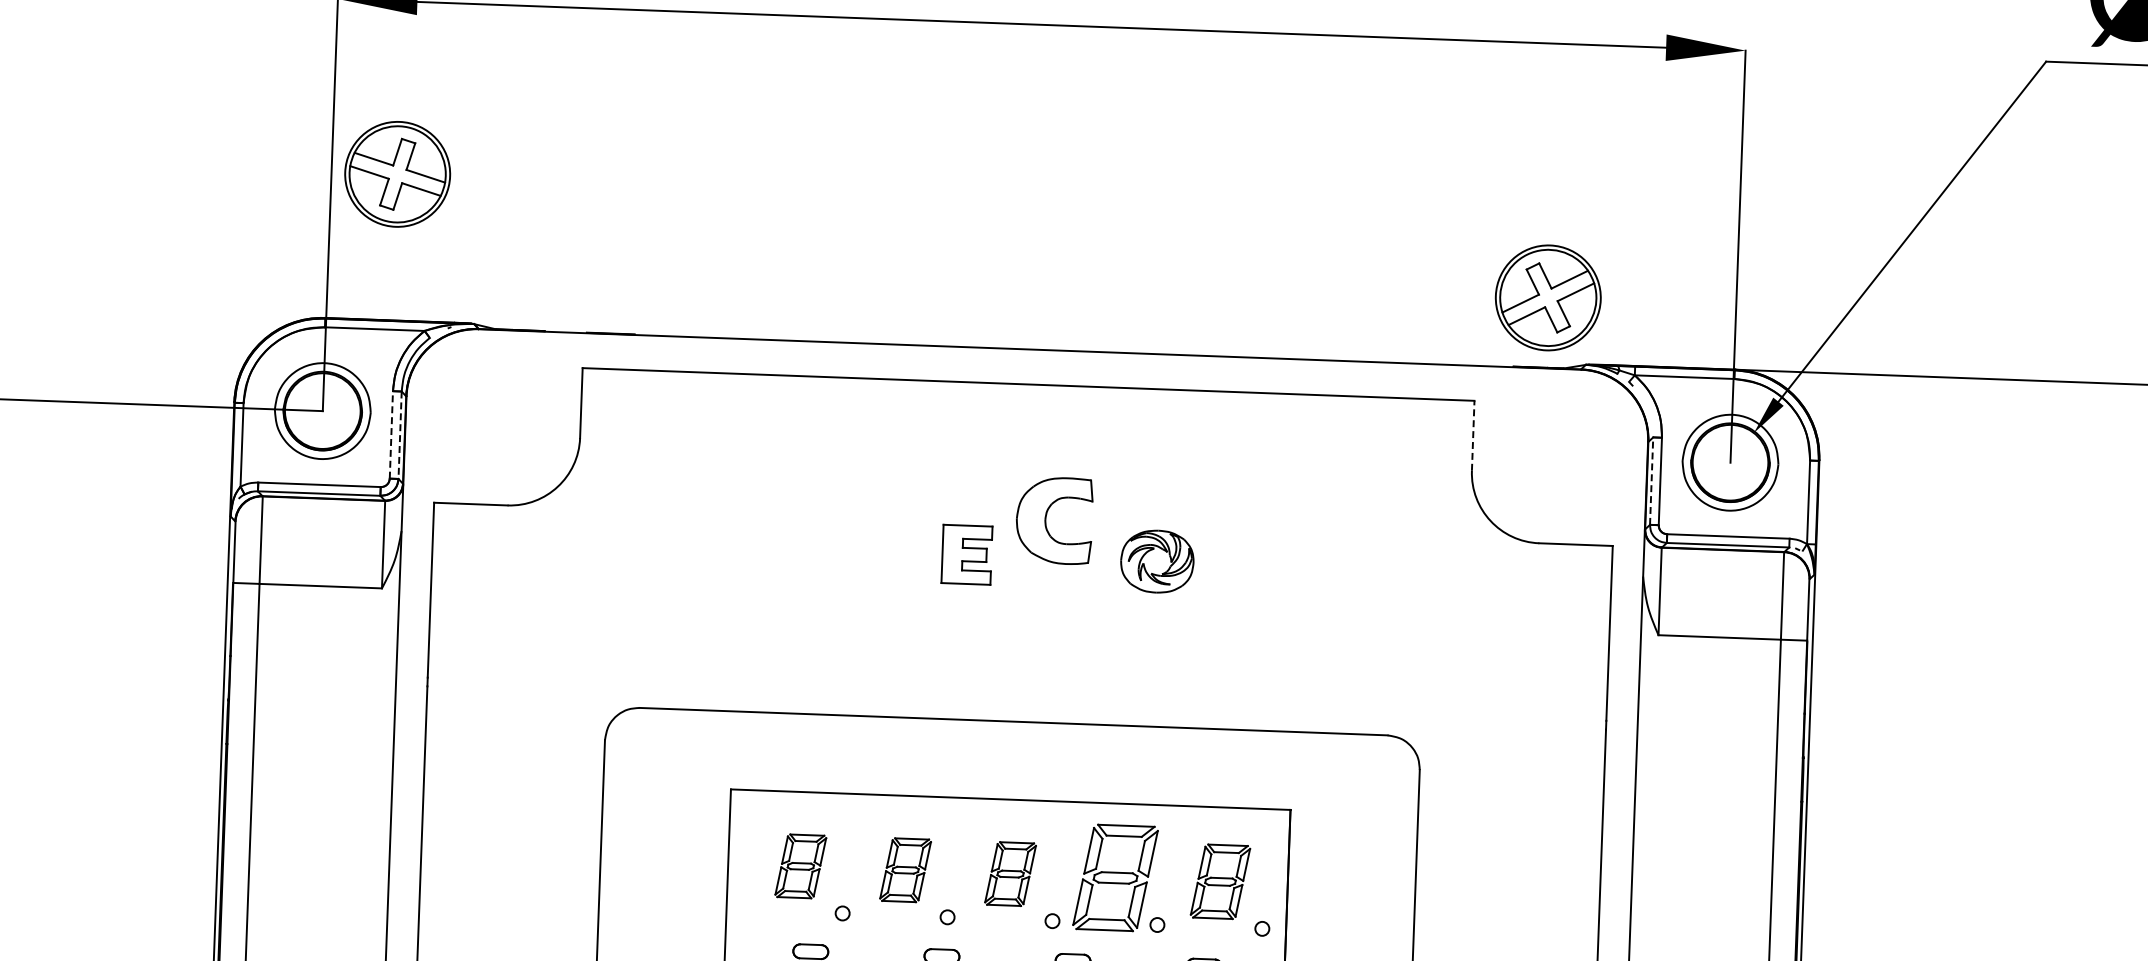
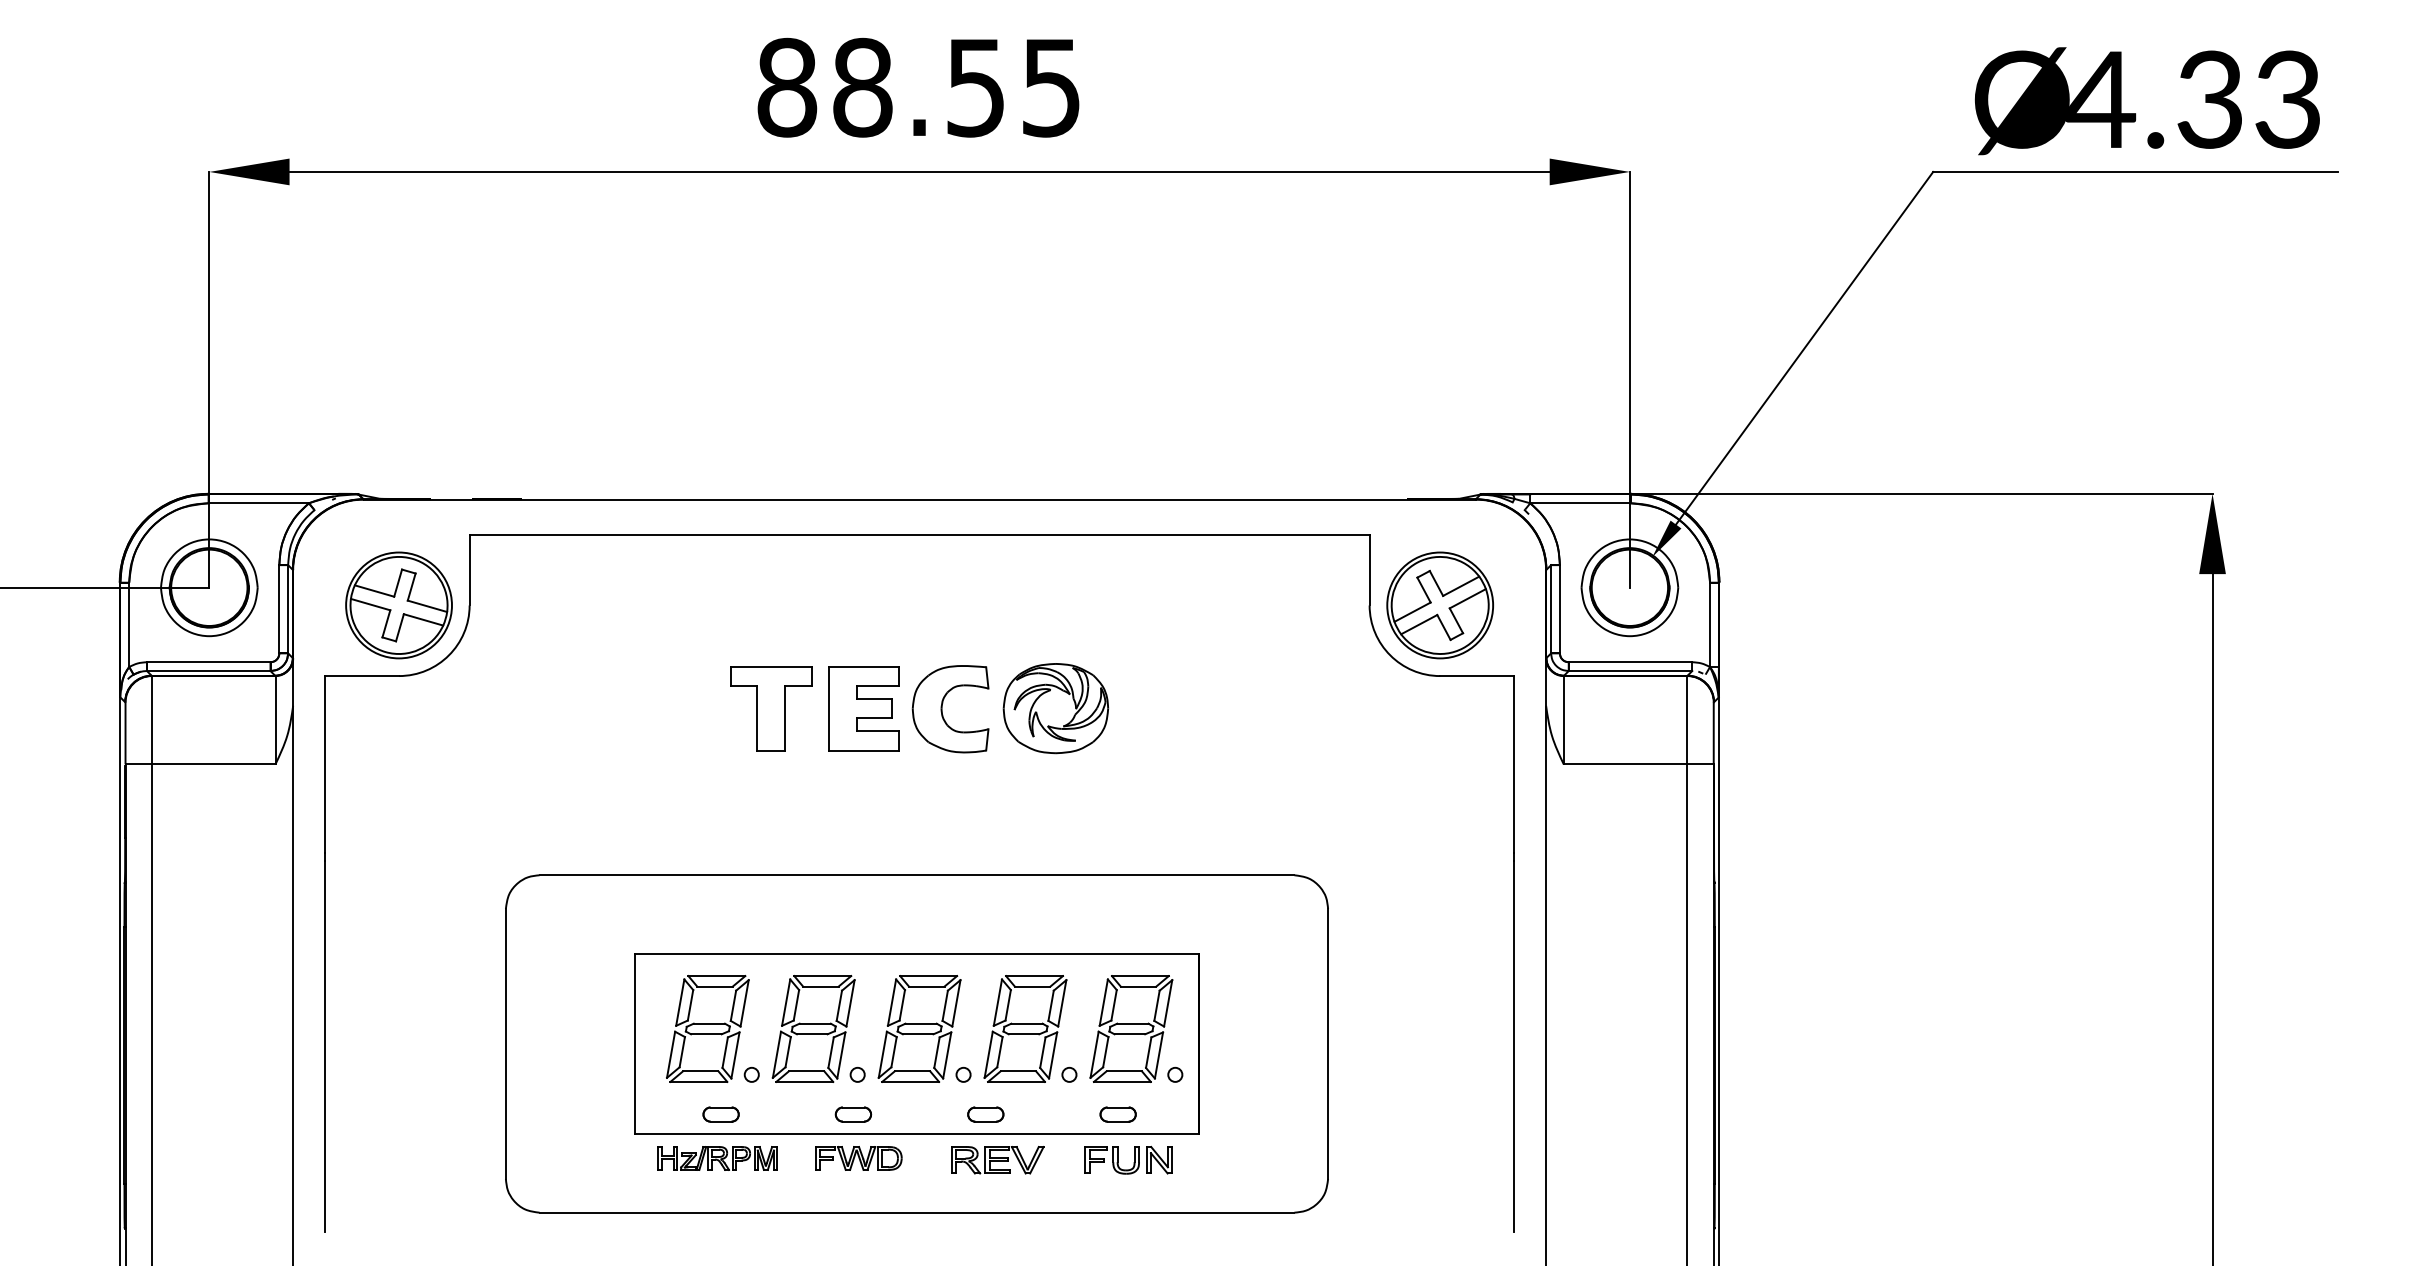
part: (397, 174) -> (398, 605), moved
part: (1547, 297) -> (1439, 605), moved
line: (391, 434) -> (279, 608), dashed -> solid
line: (400, 435) -> (288, 609), dashed -> solid
line: (1473, 435) -> (1369, 569), dashed -> solid
line: (1652, 480) -> (1551, 608), dashed -> solid
part: (1046, 520) -> (942, 709), moved
part: (875, 551) -> (771, 708), added
part: (966, 554) -> (863, 708), size x1.43
part: (1156, 561) -> (1055, 708), size x1.43
part: (800, 865) -> (707, 1028), size x1.67
part: (905, 869) -> (813, 1028), size x1.67
part: (1010, 873) -> (919, 1028), size x1.67
part: (1220, 881) -> (1131, 1028), size x1.43

